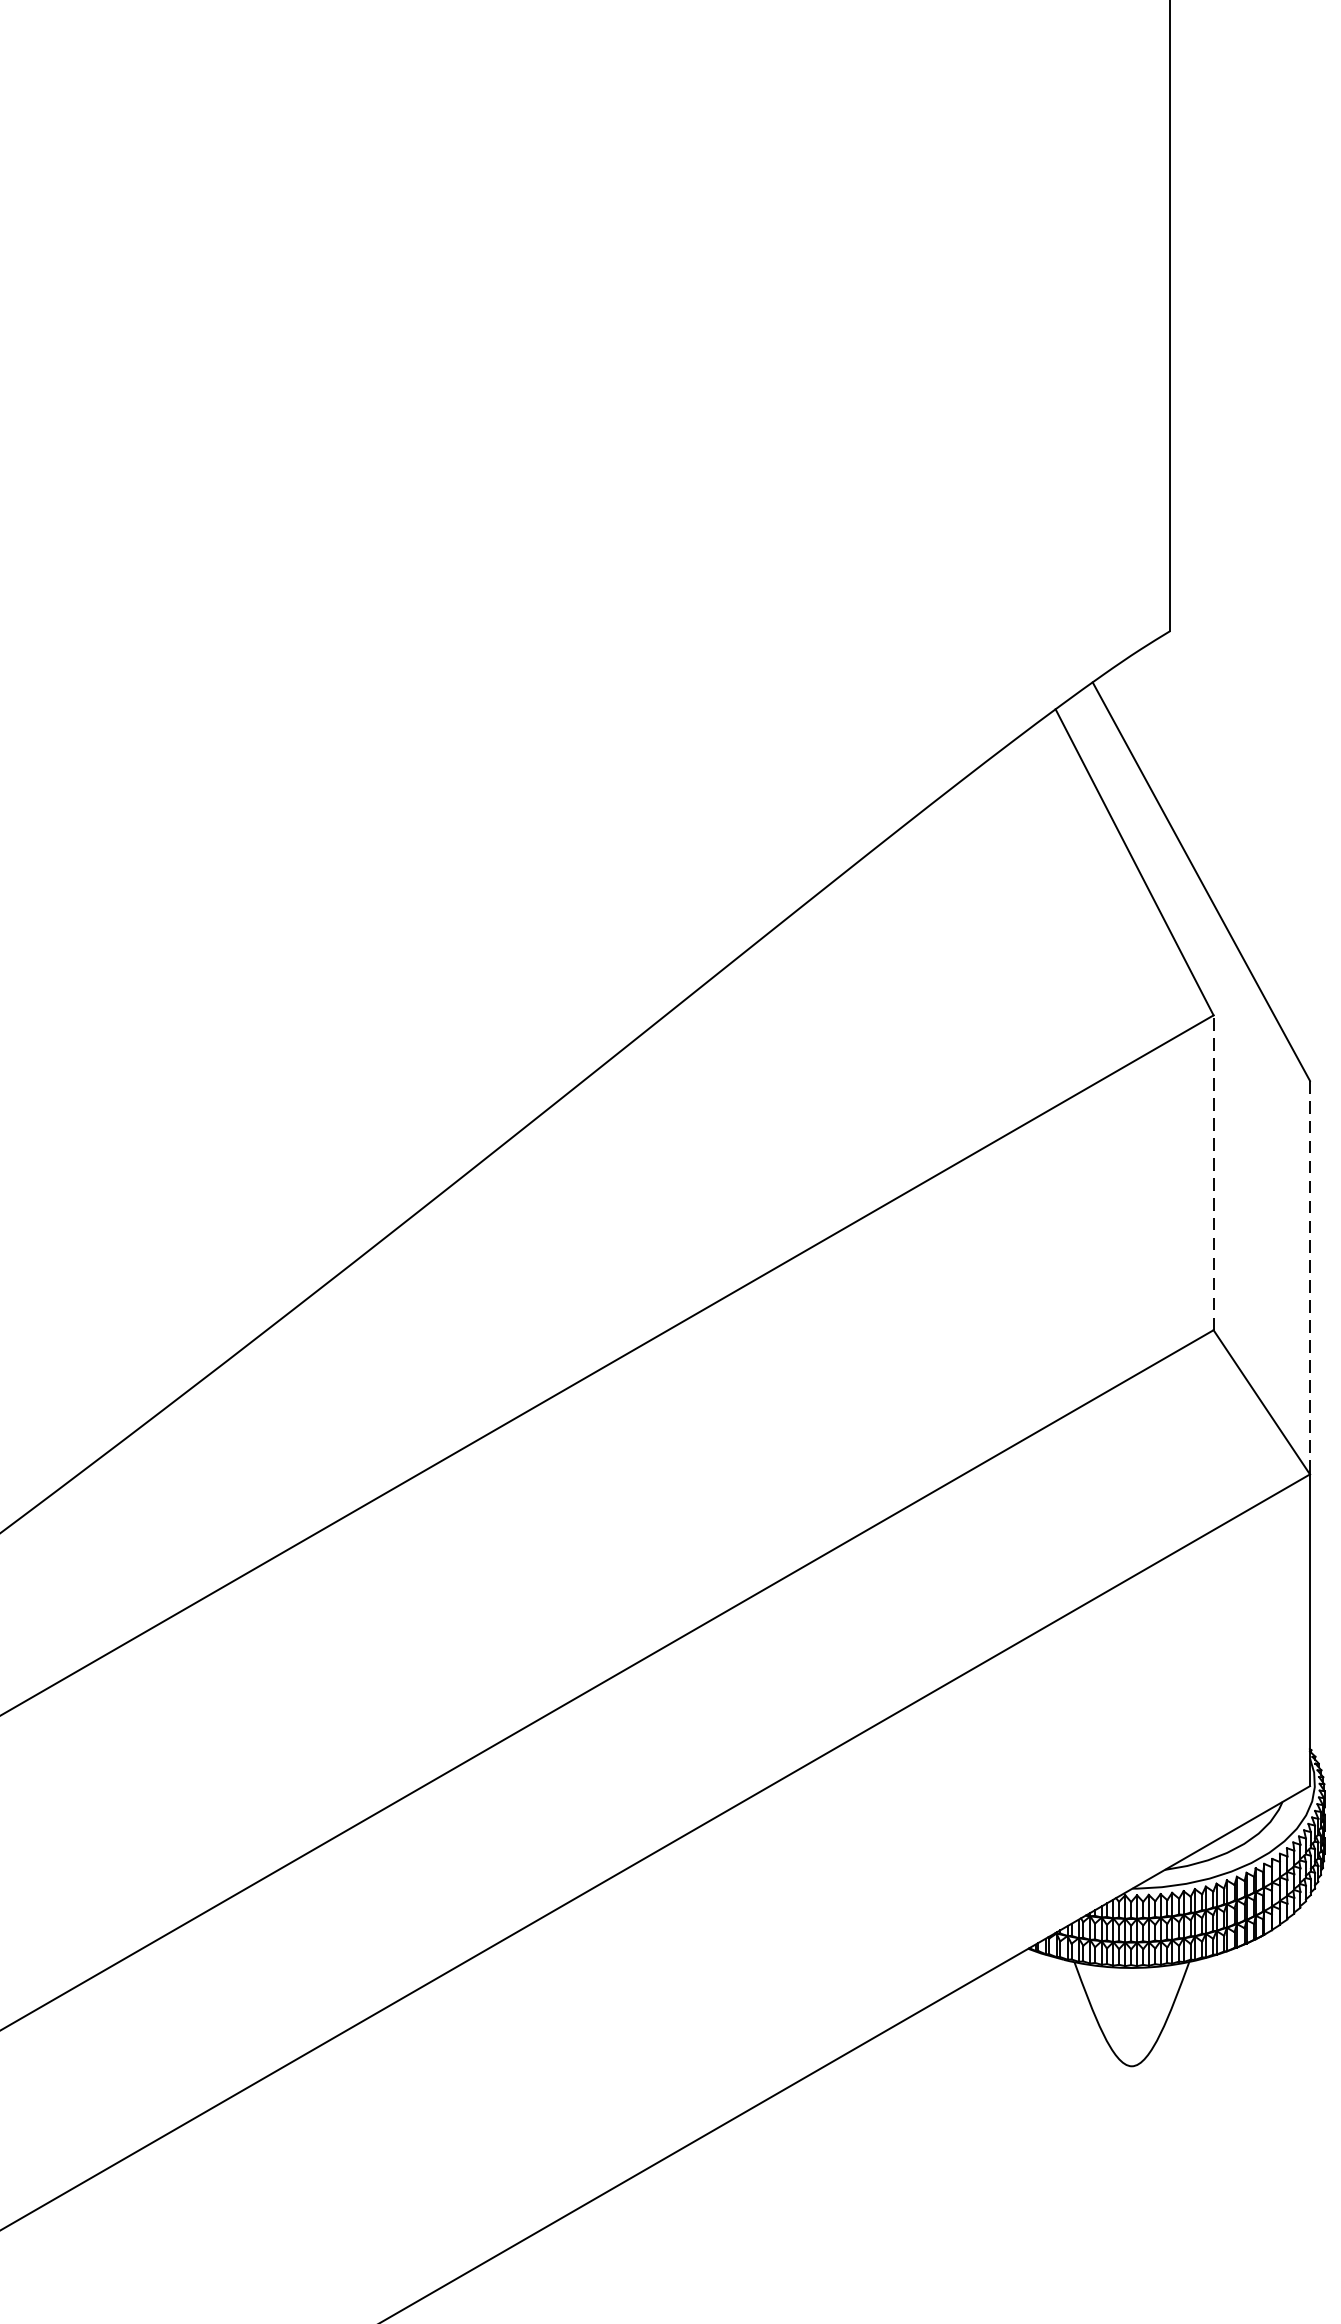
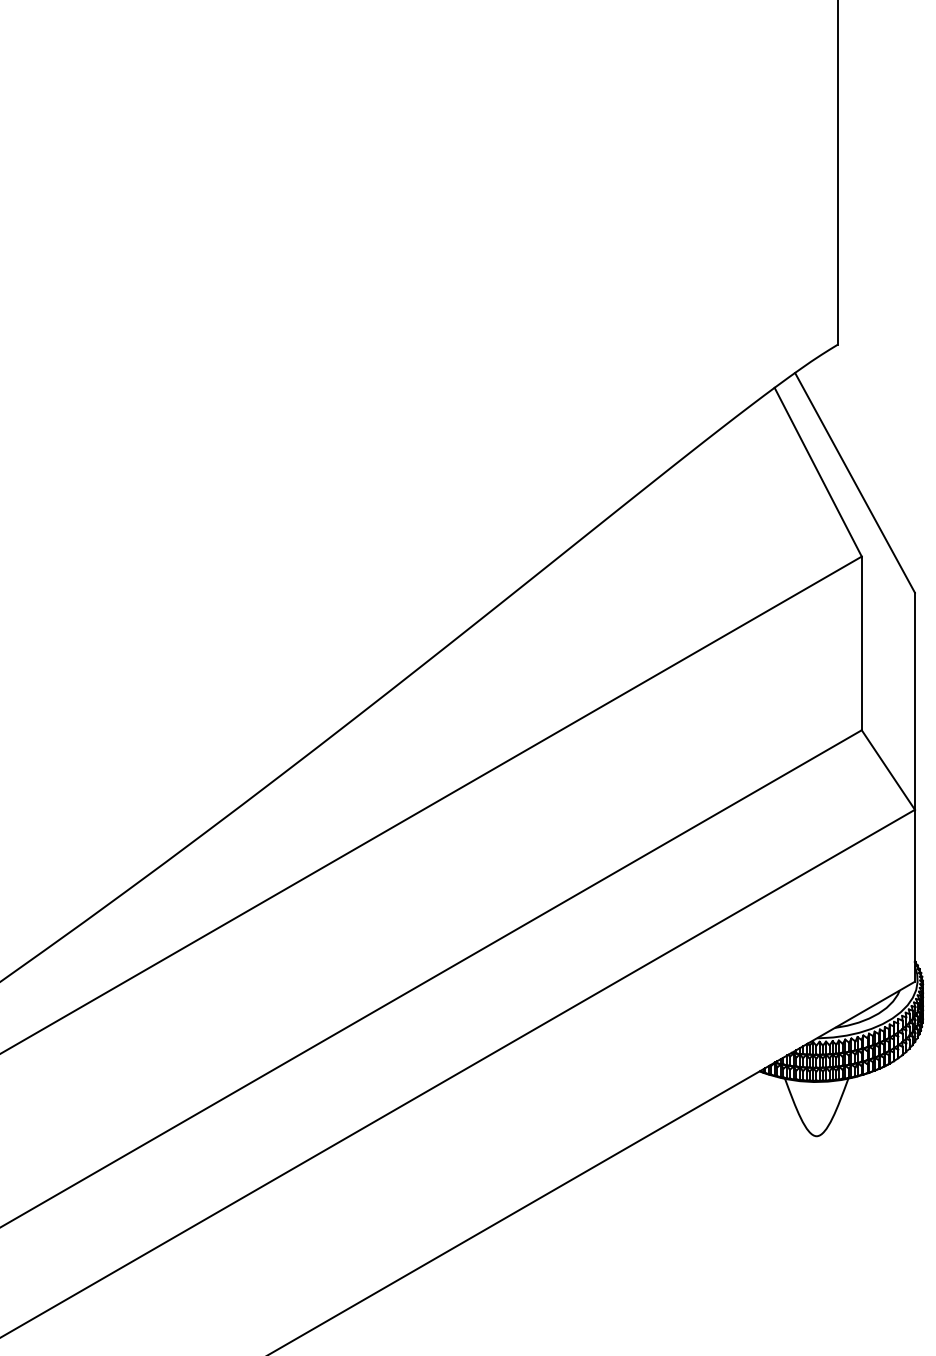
line: (1213, 1172) -> (861, 643), dashed -> solid
line: (1309, 1278) -> (914, 701), dashed -> solid

